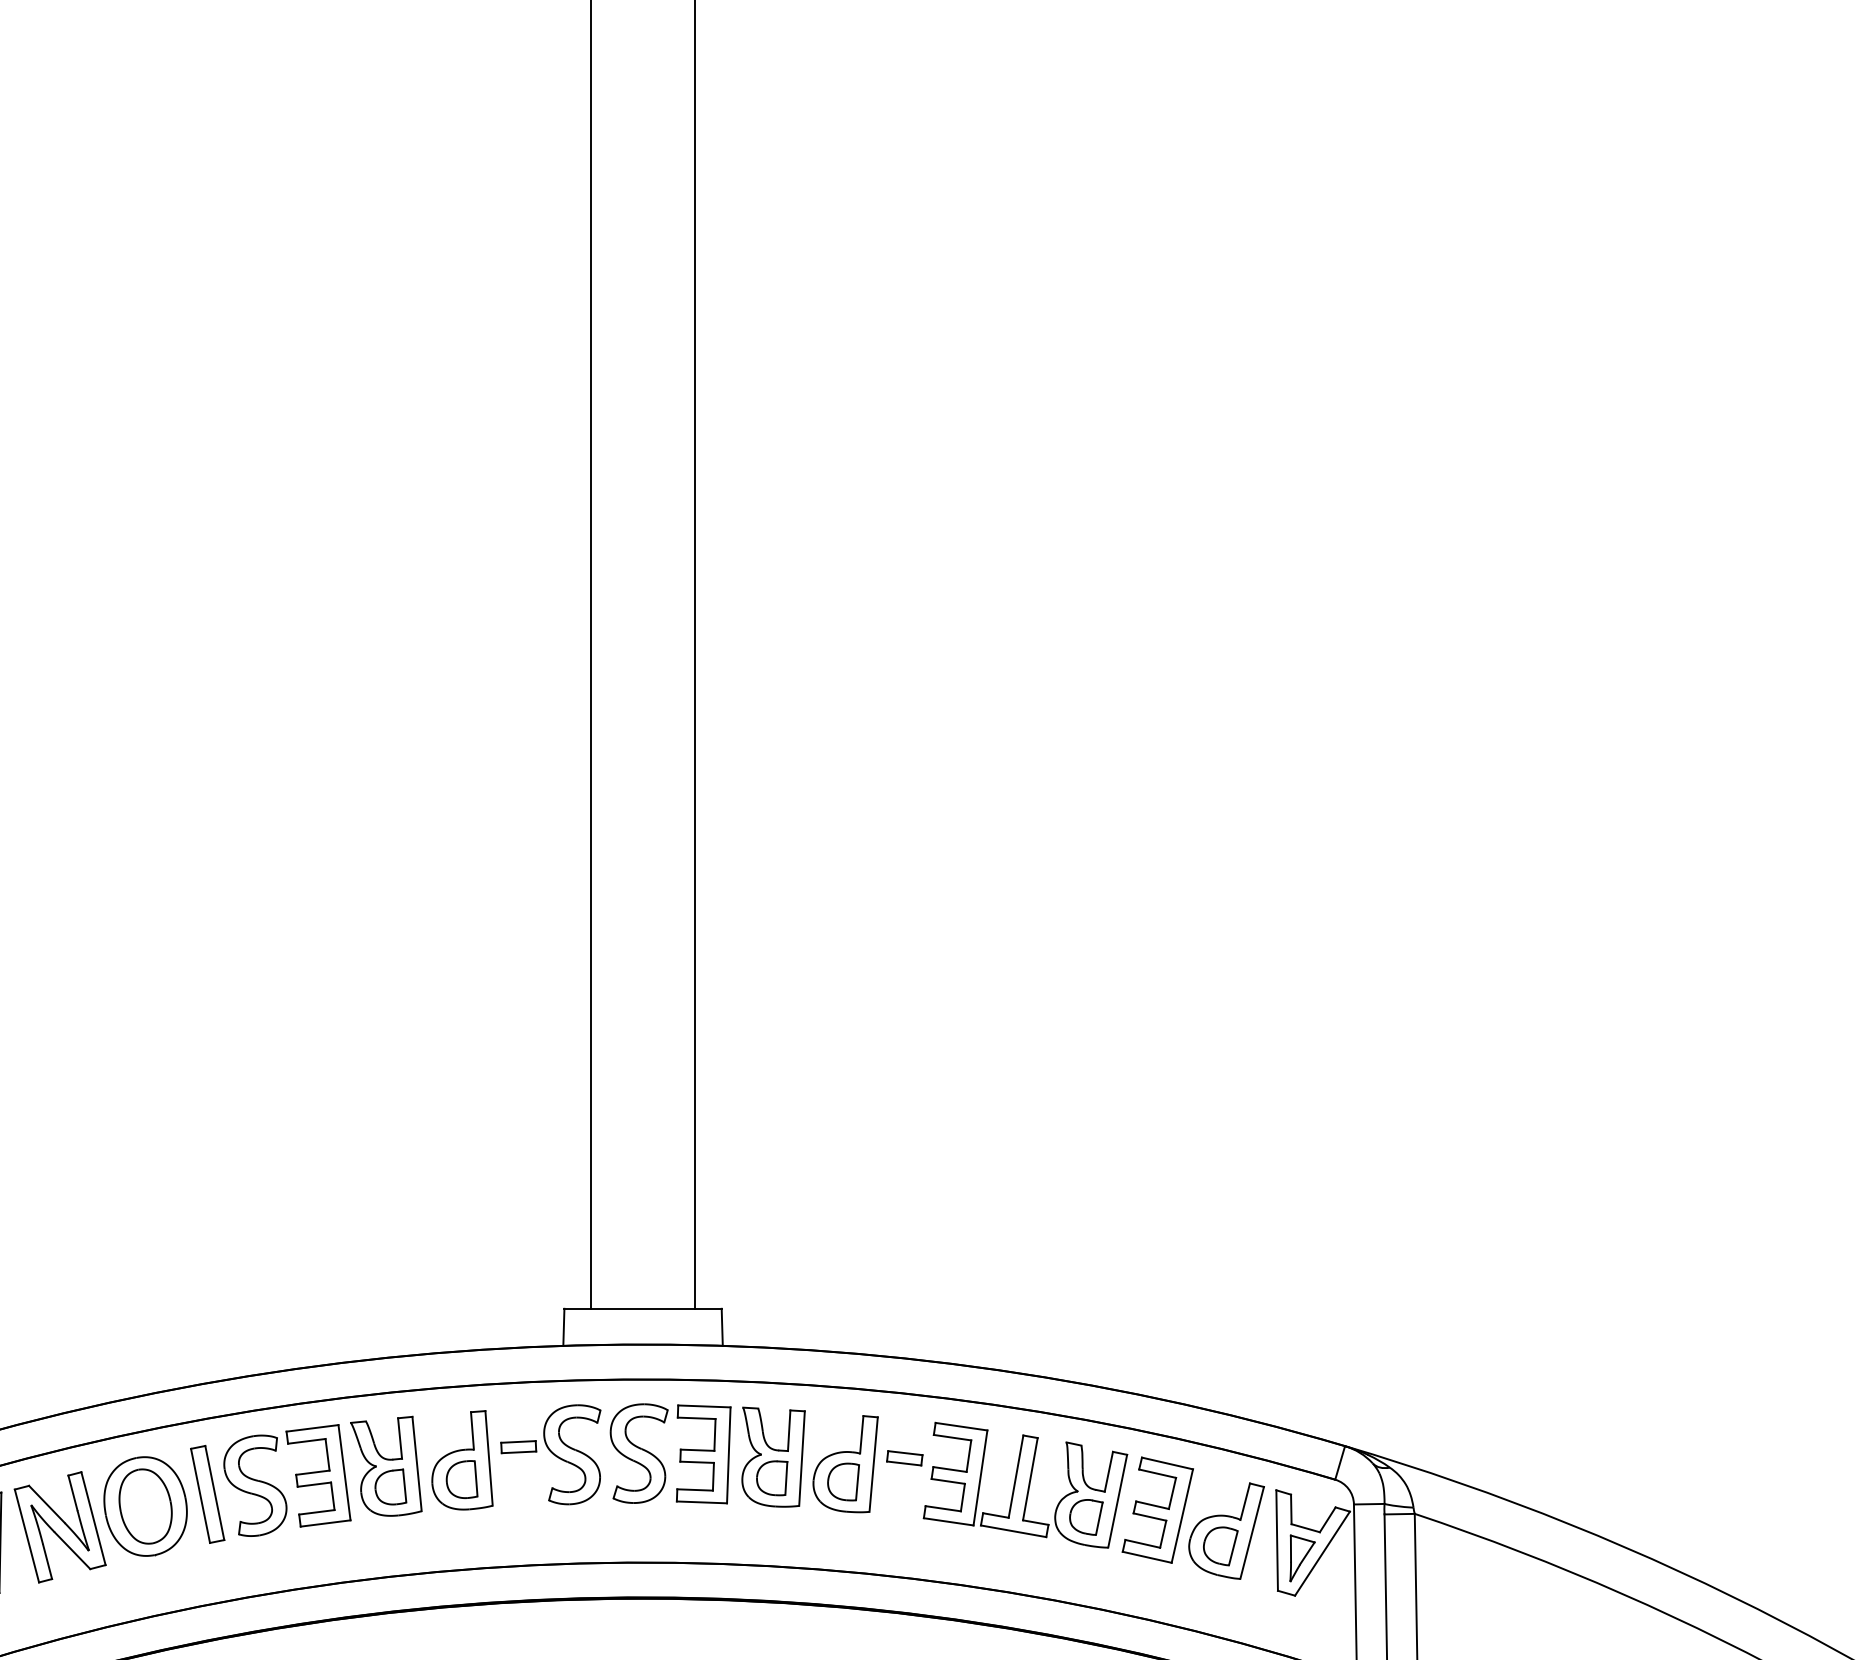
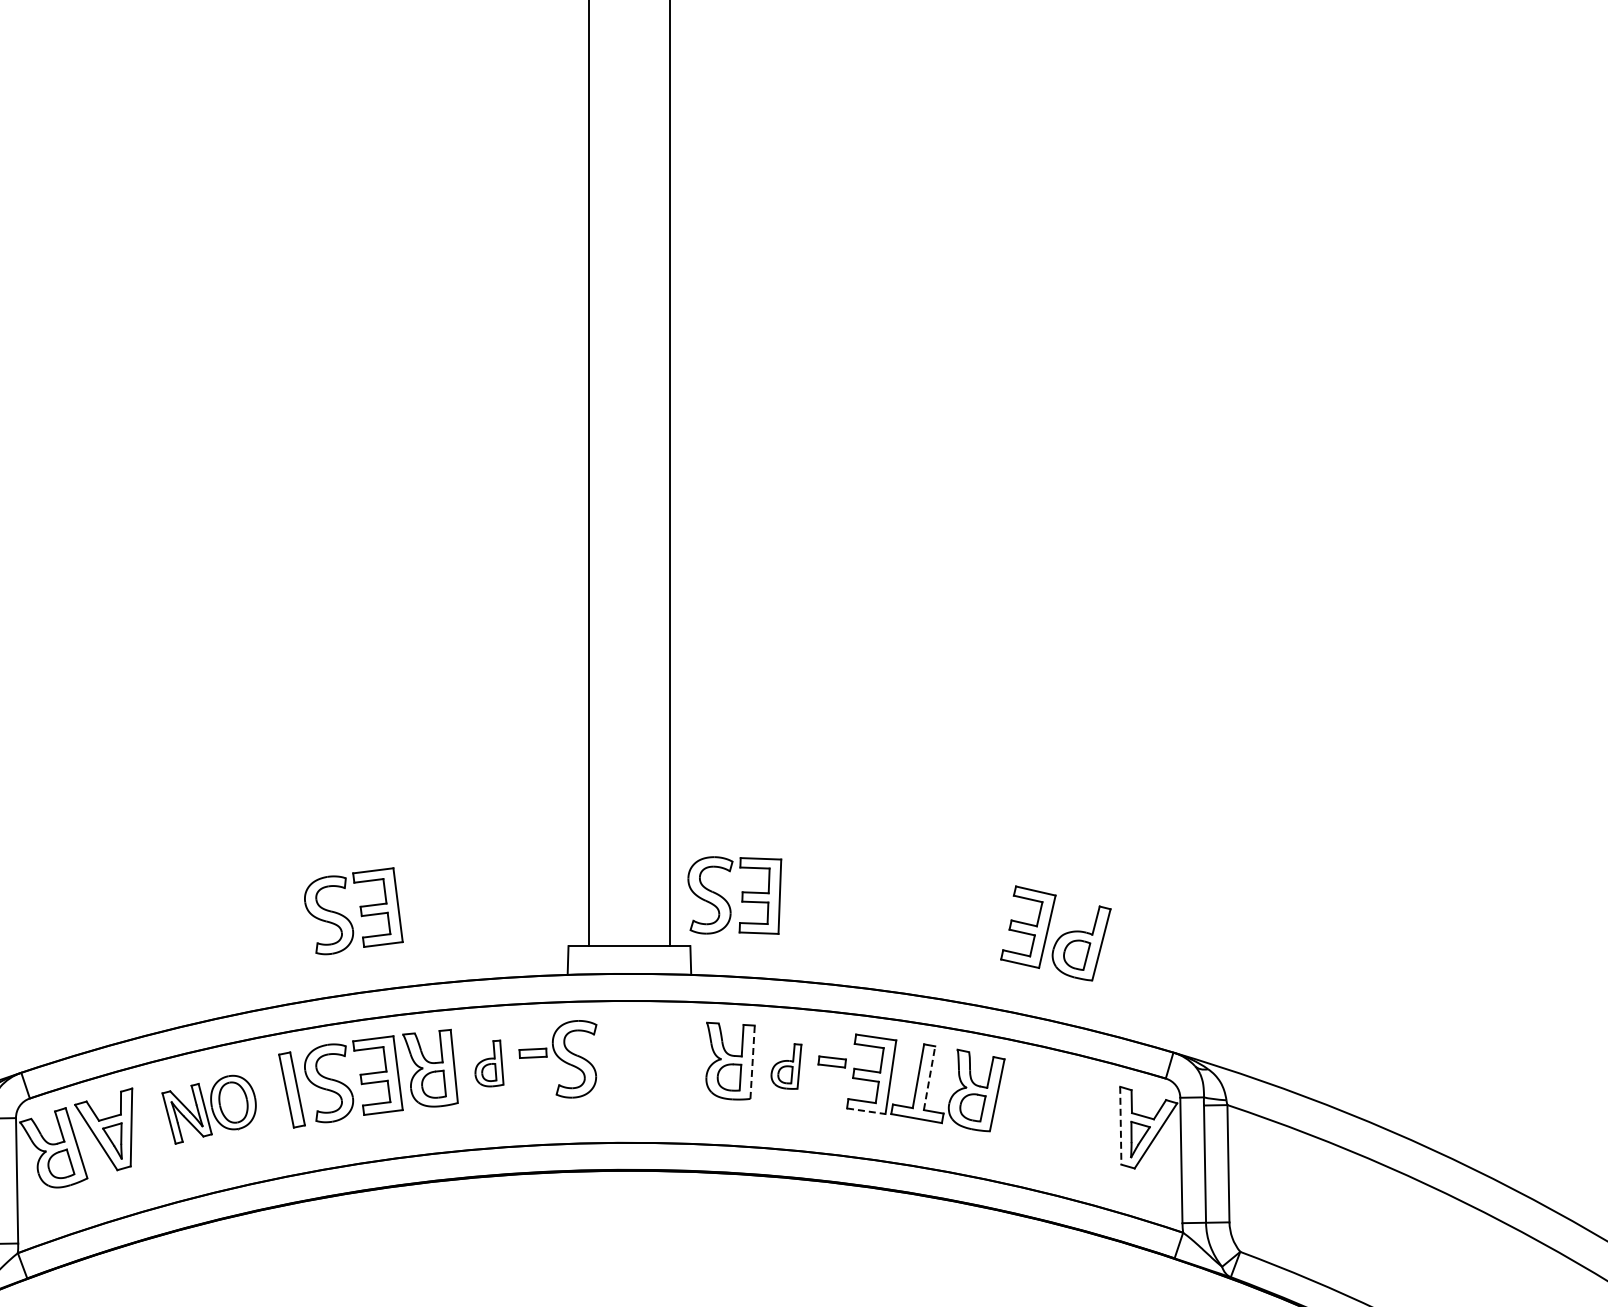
part: (295, 1264) -> (360, 911), added
part: (679, 1453) -> (741, 895), moved
line: (801, 1458) -> (752, 1062), solid -> dashed
part: (462, 1460) -> (489, 1063), size x0.6
part: (845, 1464) -> (786, 1066), size x0.6
line: (1030, 1478) -> (929, 1077), solid -> dashed
part: (1192, 1518) -> (1055, 933), moved
part: (99, 1519) -> (208, 1109), size x0.7
line: (948, 1522) -> (866, 1111), solid -> dashed
line: (1276, 1540) -> (1120, 1125), solid -> dashed

